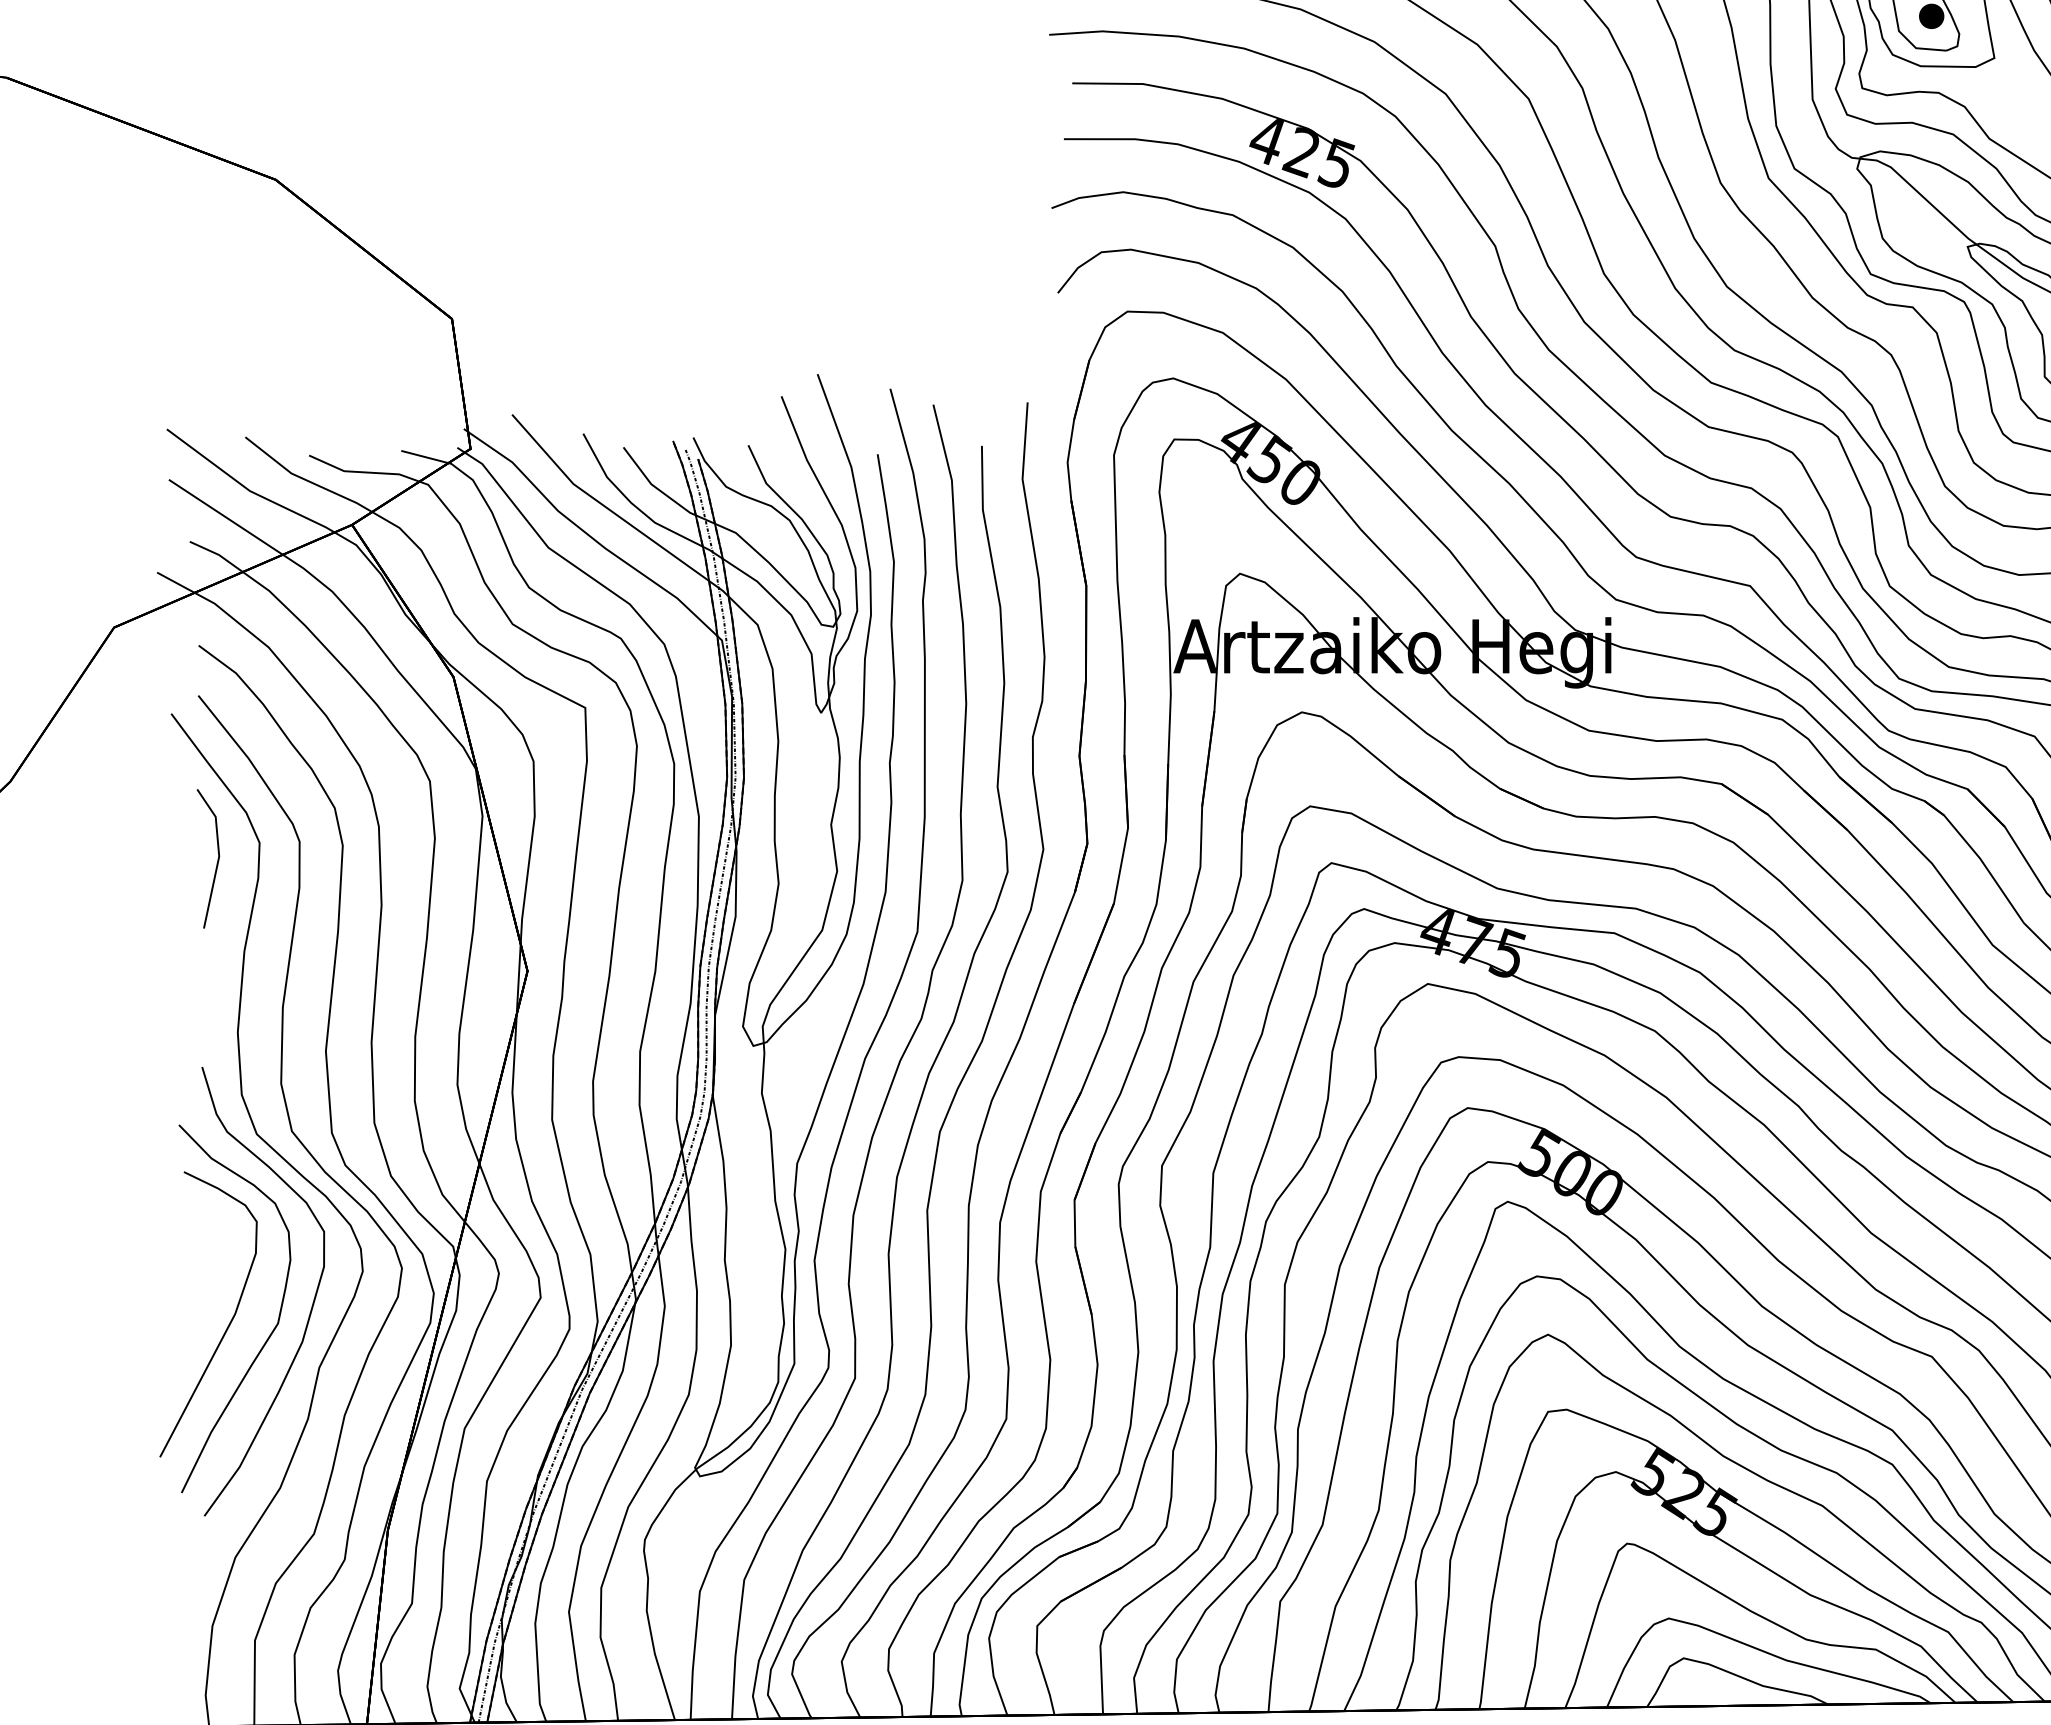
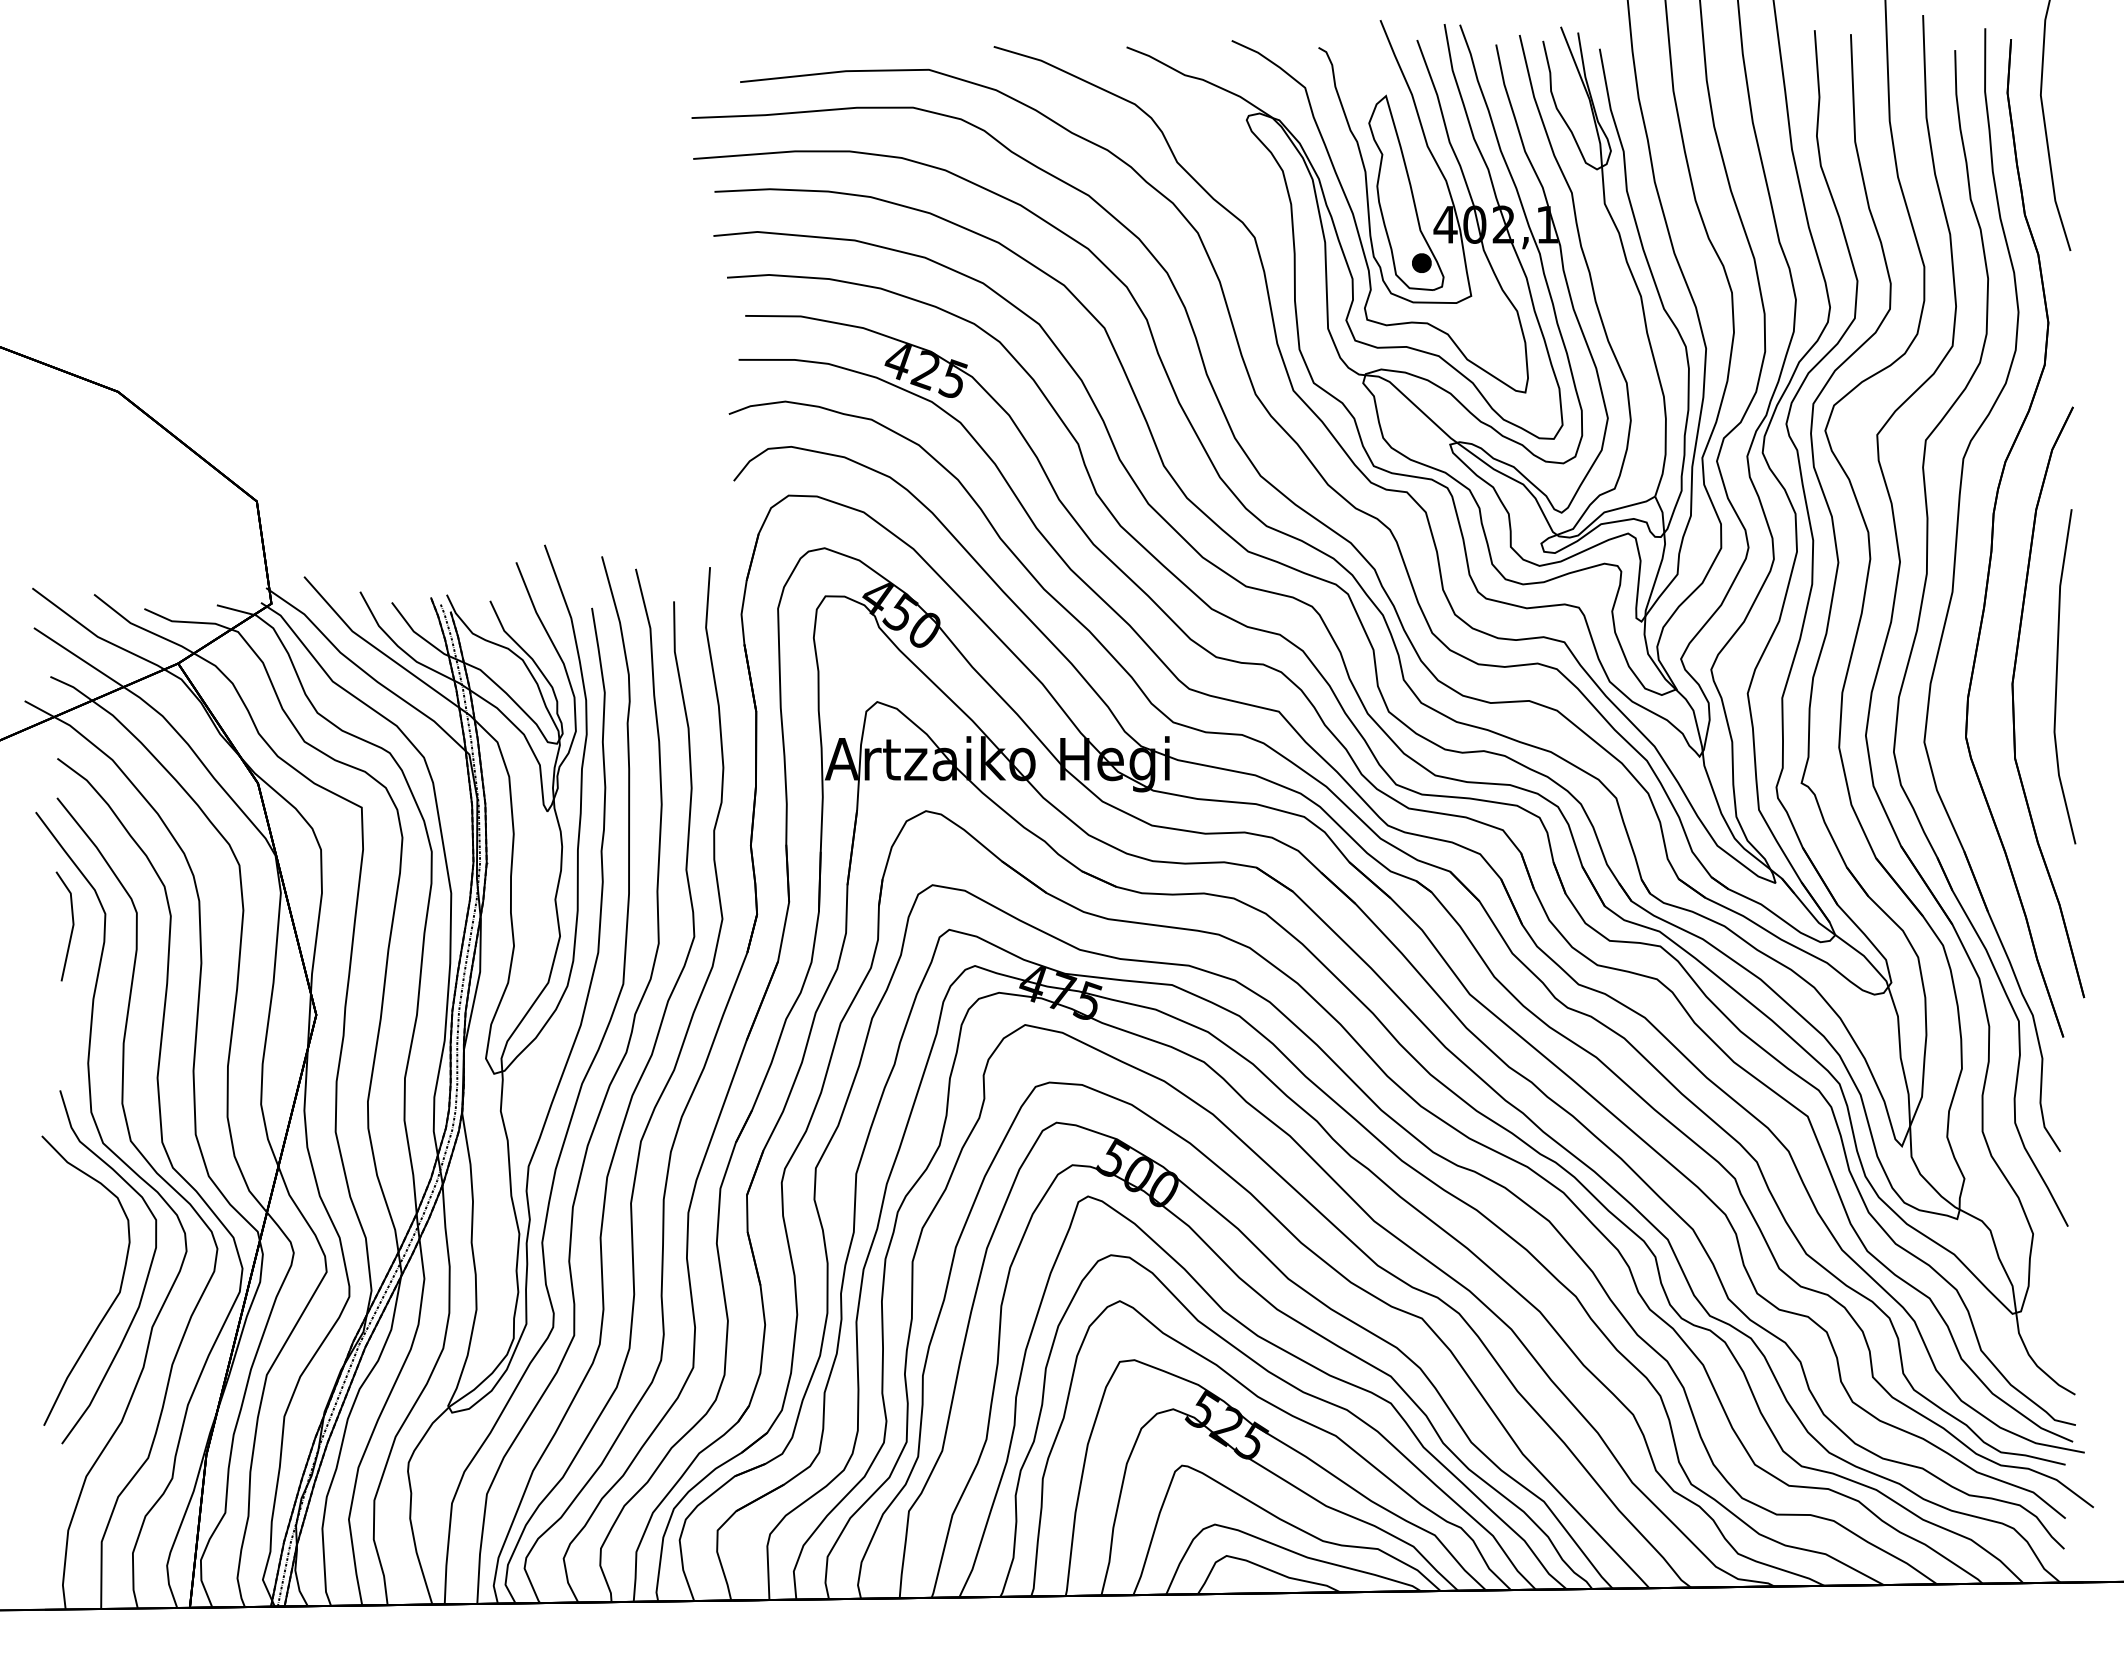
part: (229, 1322) -> (81, 1291), removed

